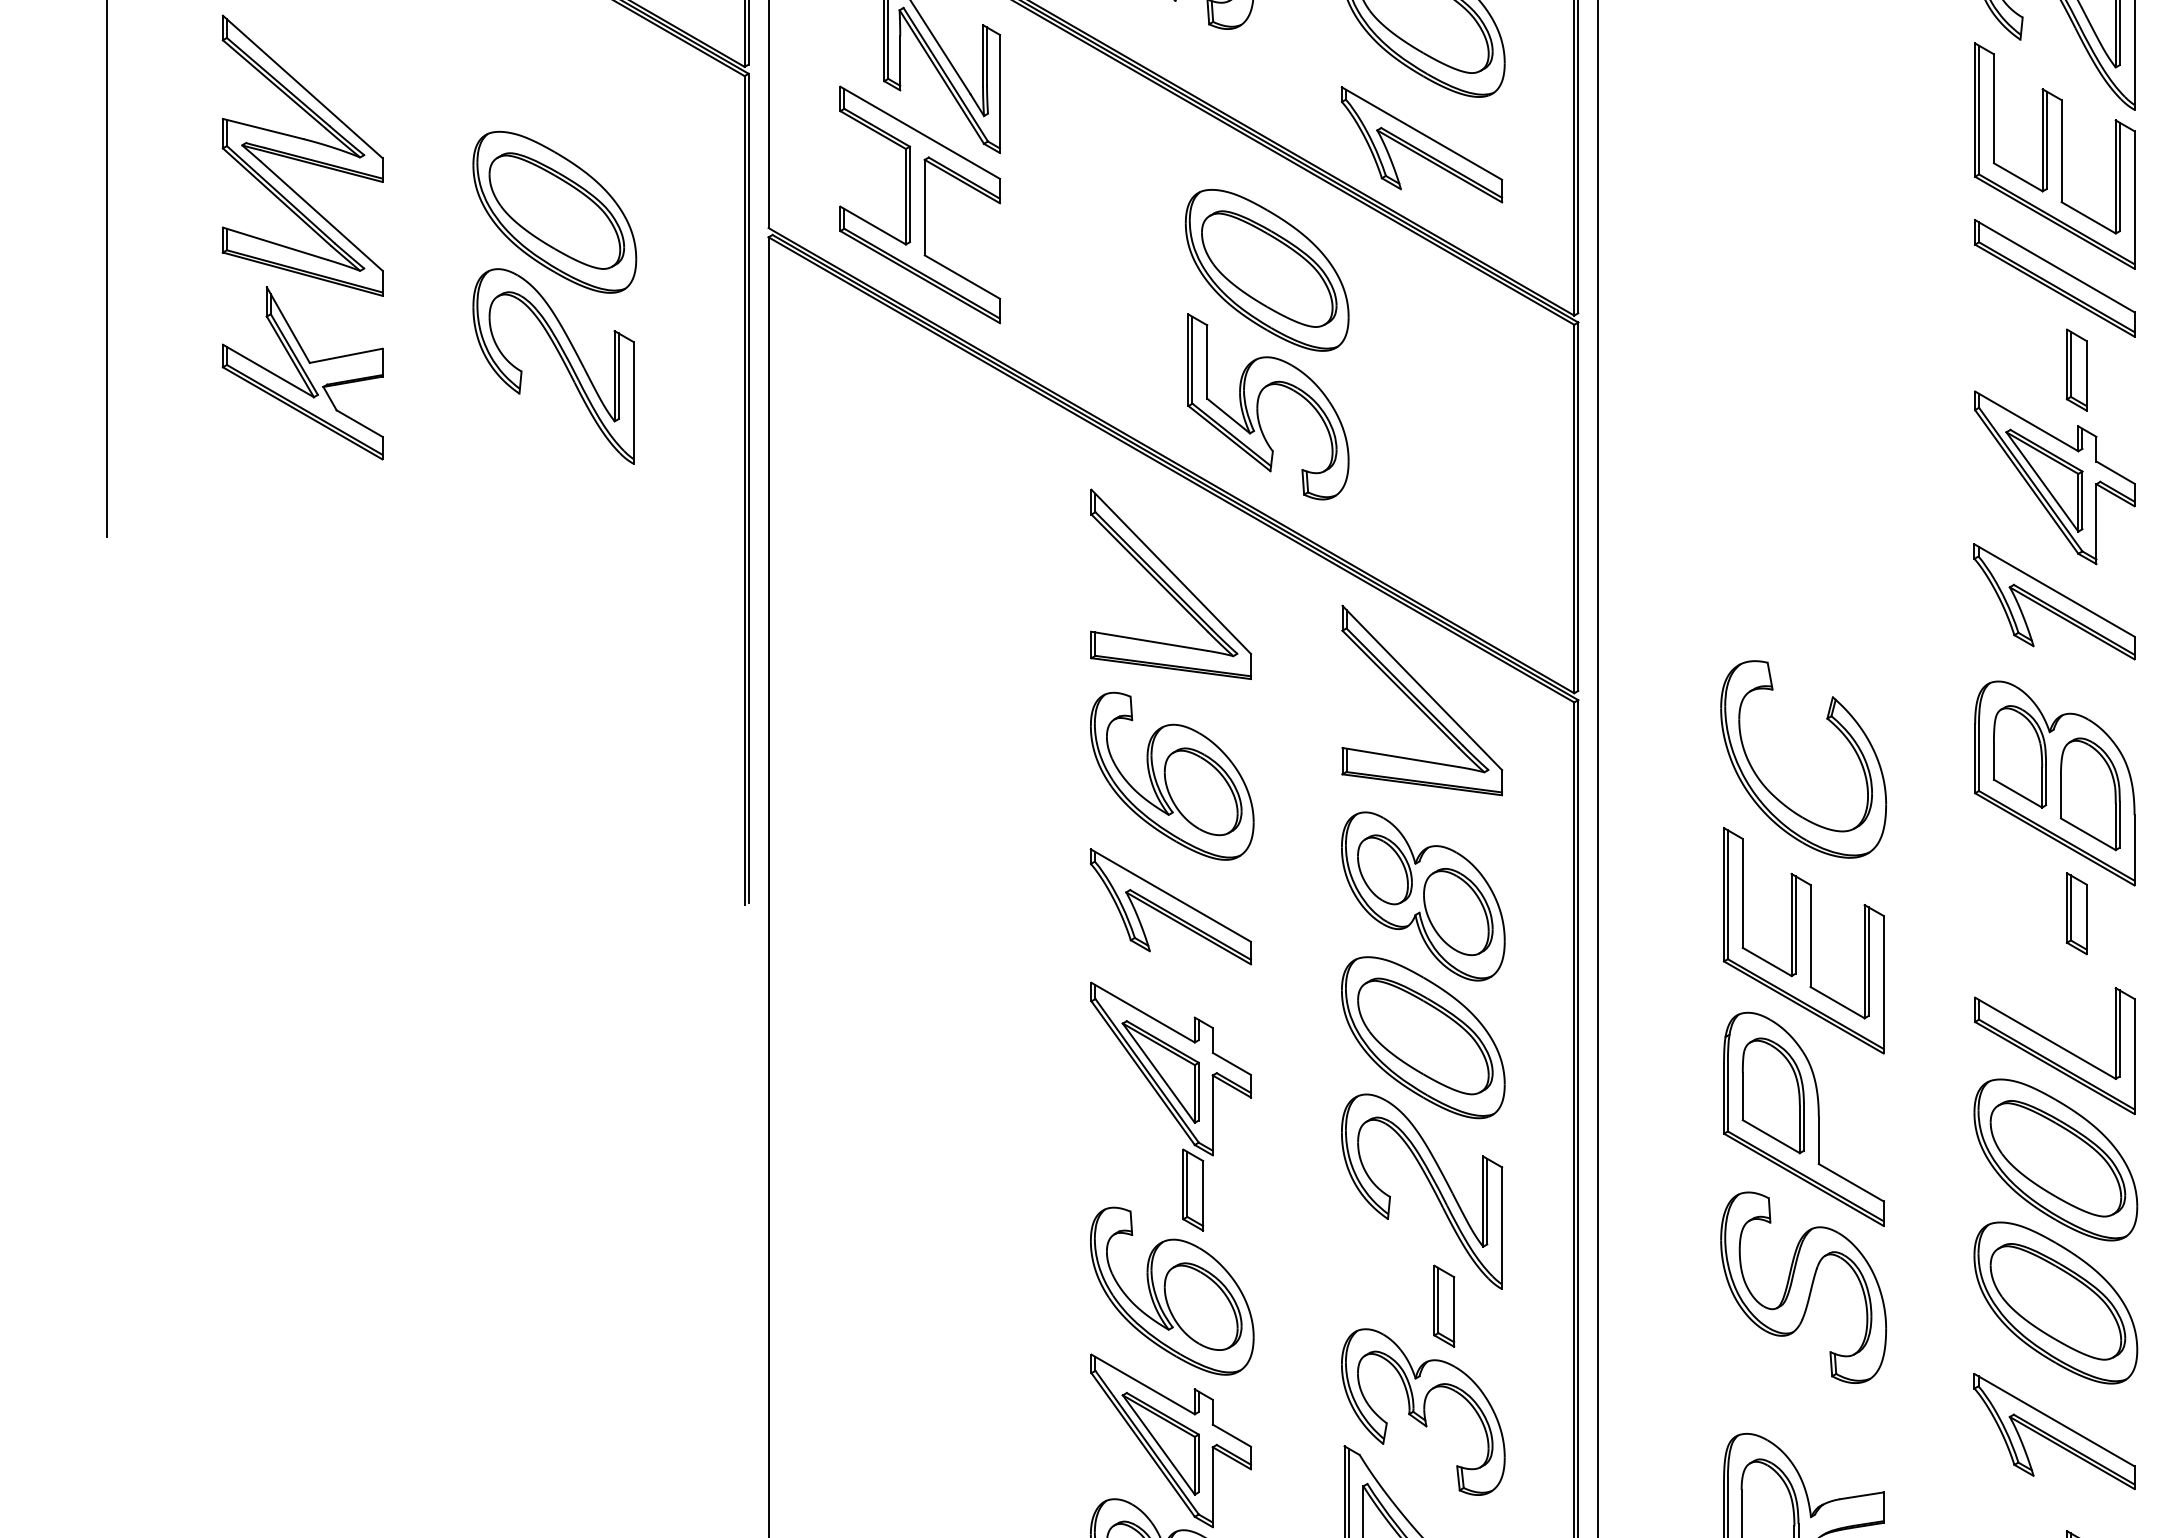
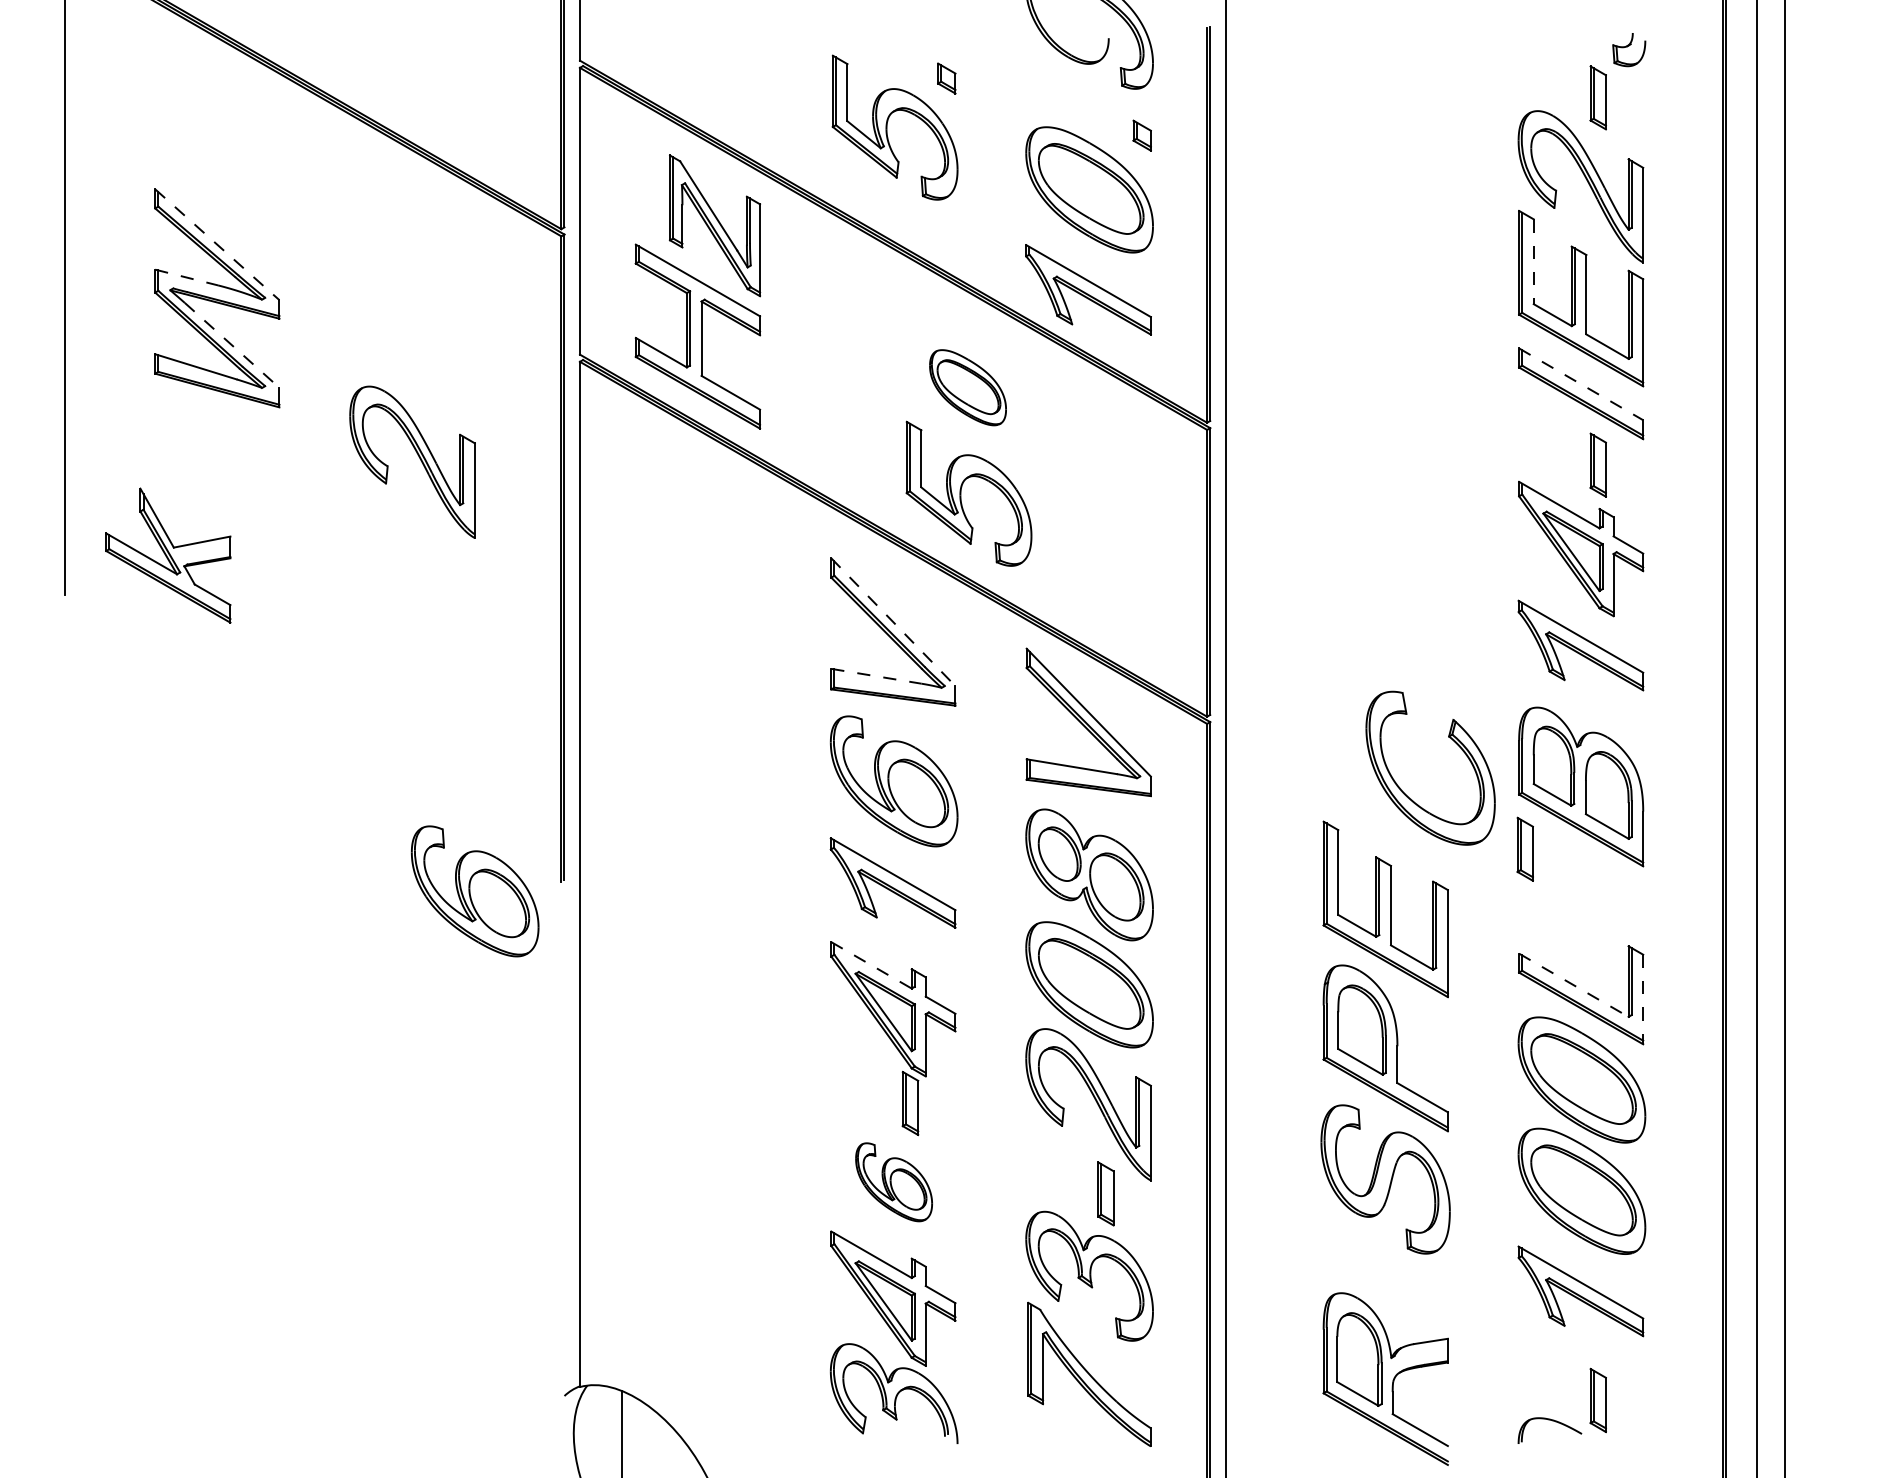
line: (302, 87) -> (217, 245), solid -> dashed
line: (1993, 109) -> (1533, 262), solid -> dashed
line: (264, 128) -> (187, 277), solid -> dashed
part: (554, 211) -> (413, 341), removed
line: (322, 216) -> (232, 345), solid -> dashed
line: (2055, 266) -> (1581, 384), solid -> dashed
part: (1266, 270) -> (967, 387), size x0.6
part: (302, 373) -> (168, 555), moved
line: (1171, 572) -> (893, 622), solid -> dashed
line: (1149, 641) -> (876, 676), solid -> dashed
part: (1834, 726) -> (1454, 742), moved
part: (2075, 912) -> (1524, 848), moved
part: (633, 917) -> (474, 891), added
line: (1143, 1012) -> (871, 965), solid -> dashed
line: (2046, 1038) -> (1574, 985), solid -> dashed
line: (2134, 1056) -> (1643, 999), solid -> dashed
part: (1171, 1291) -> (893, 1182), size x0.6

